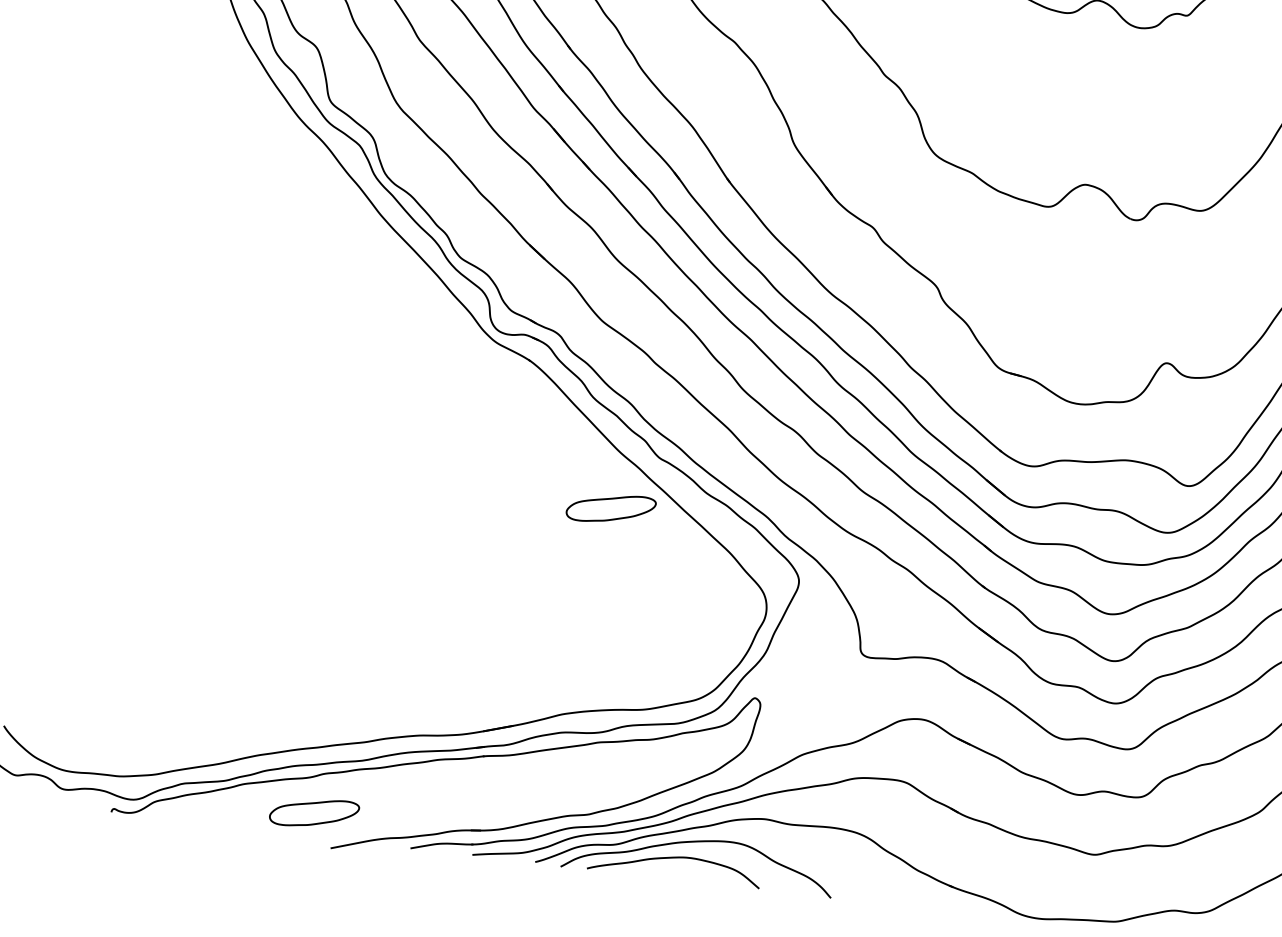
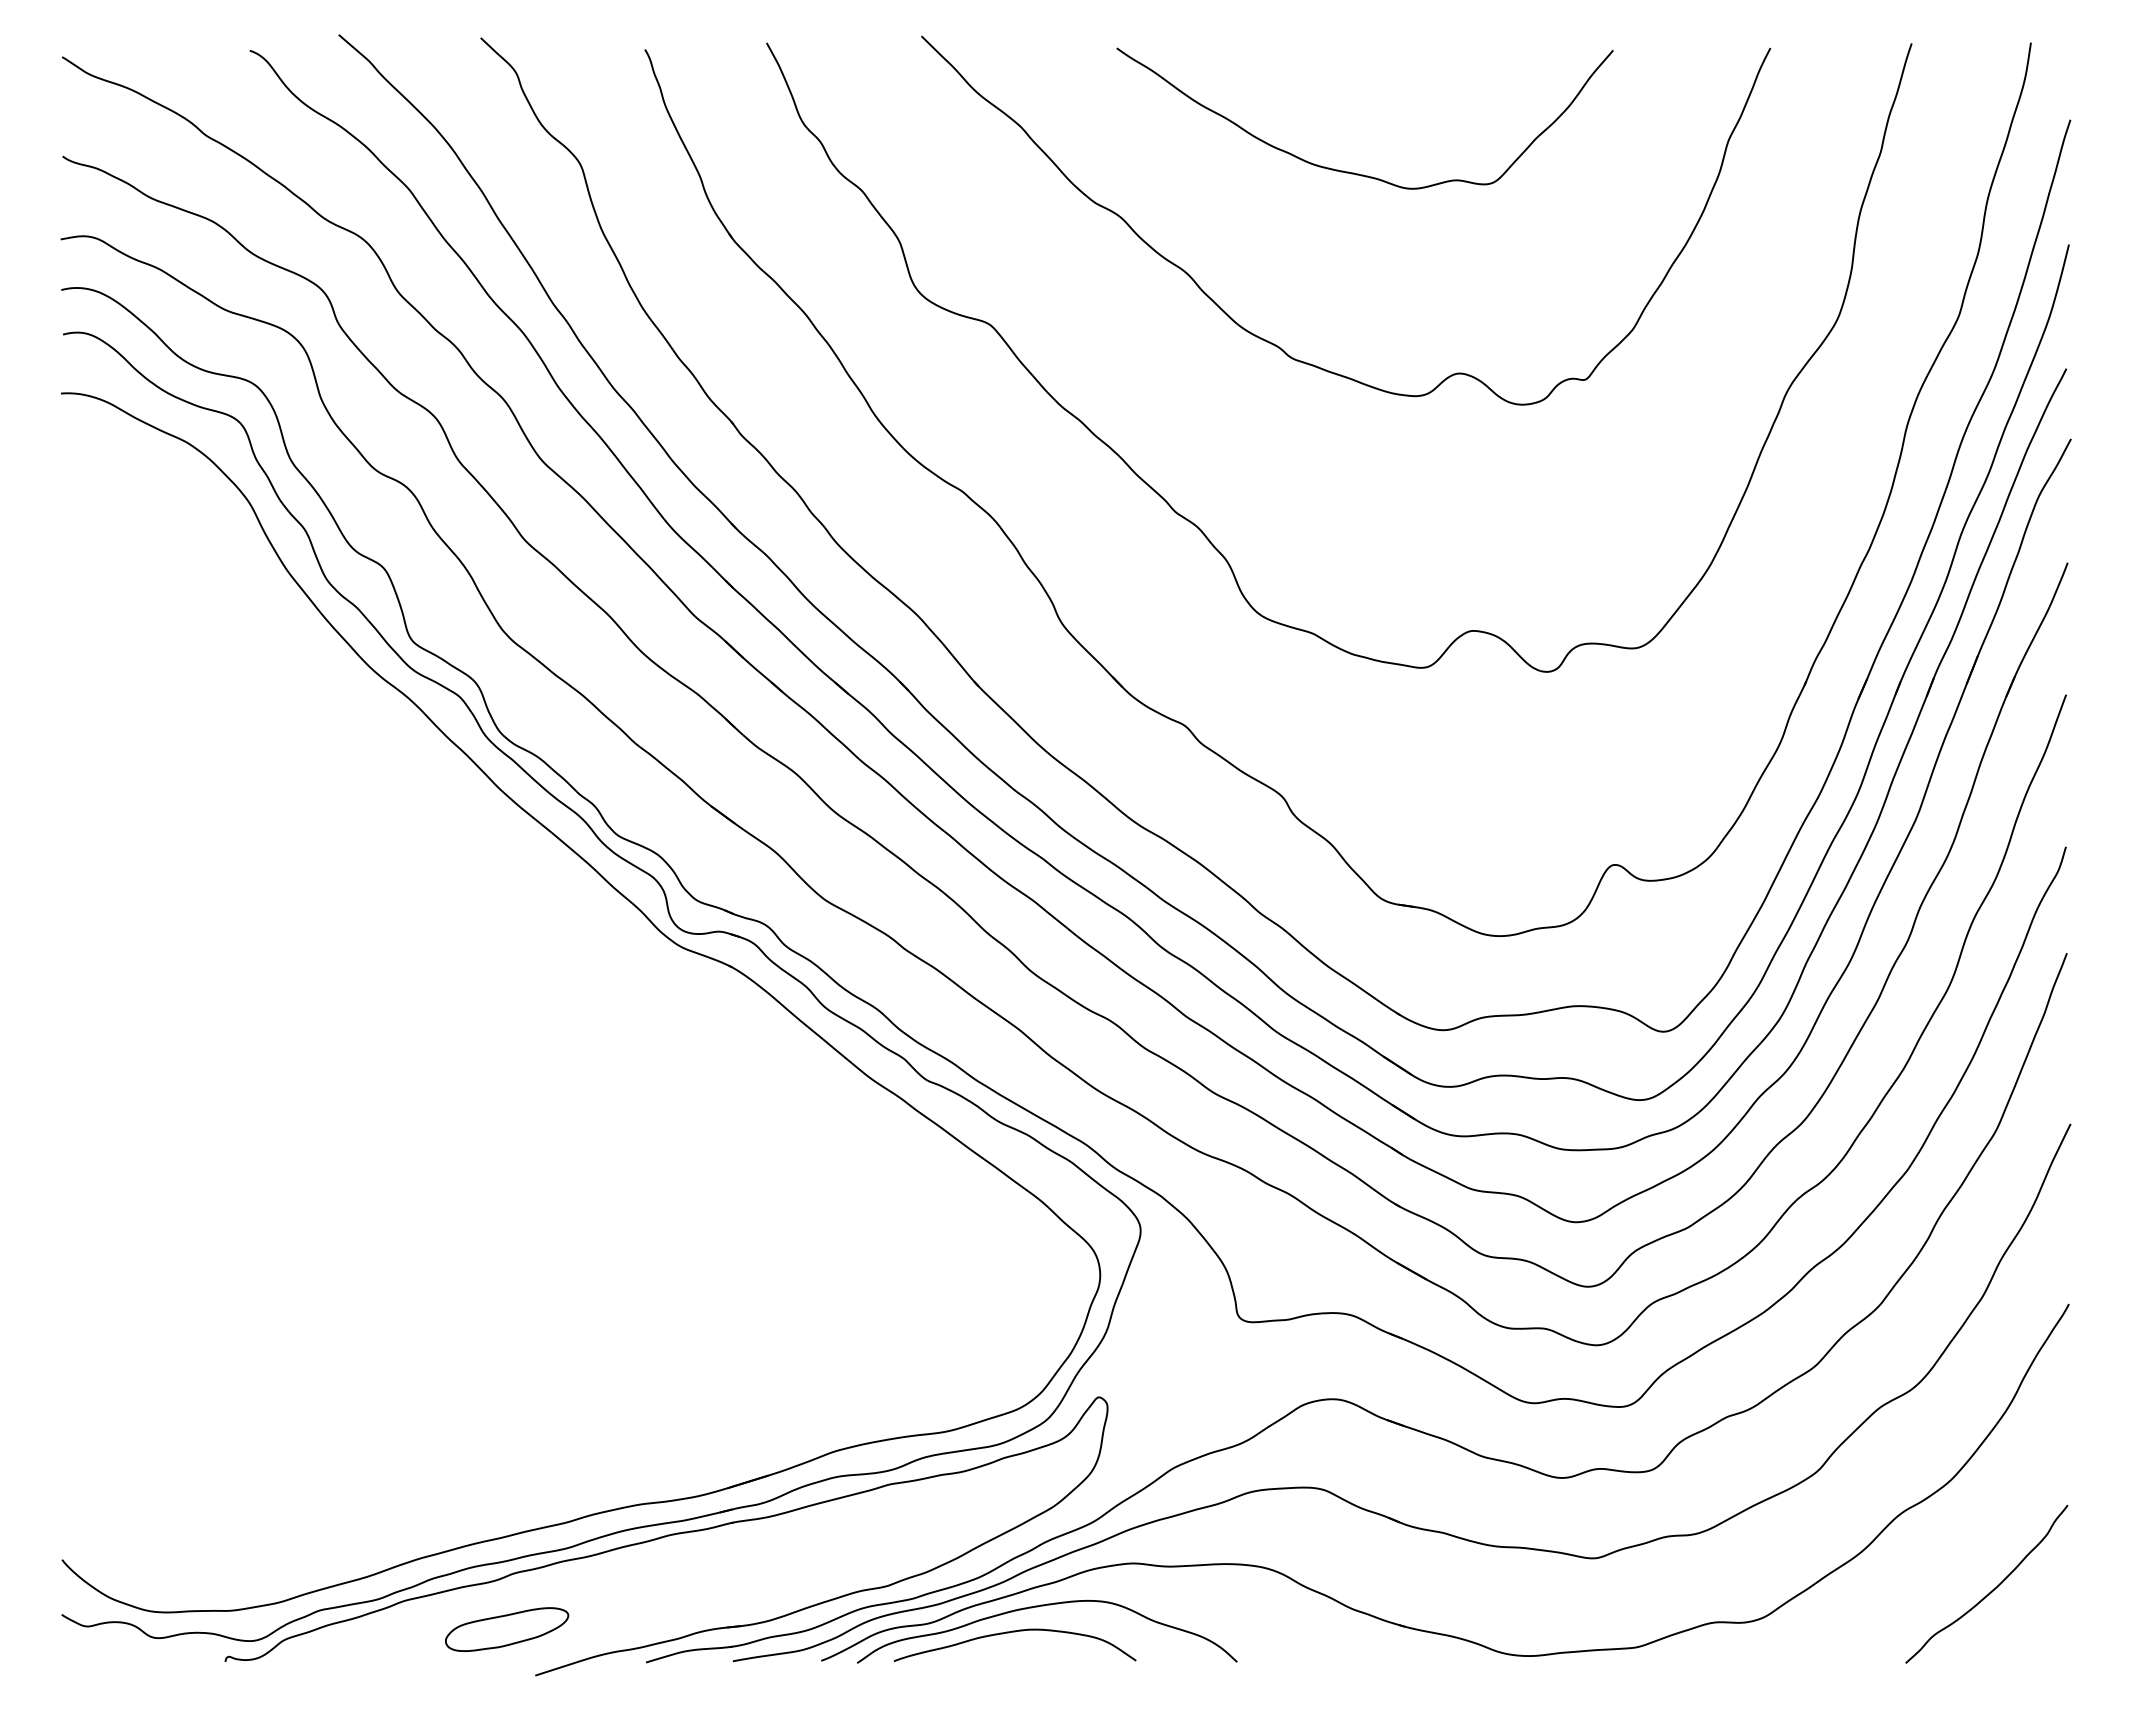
part: (611, 508) -> (868, 1158), removed

